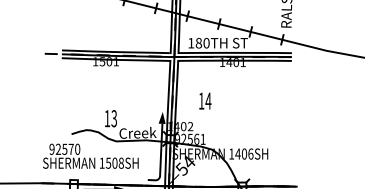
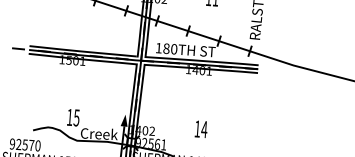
text: (205, 100) -> (201, 128), moved
text: (114, 118) -> (76, 117), 13 -> 15

